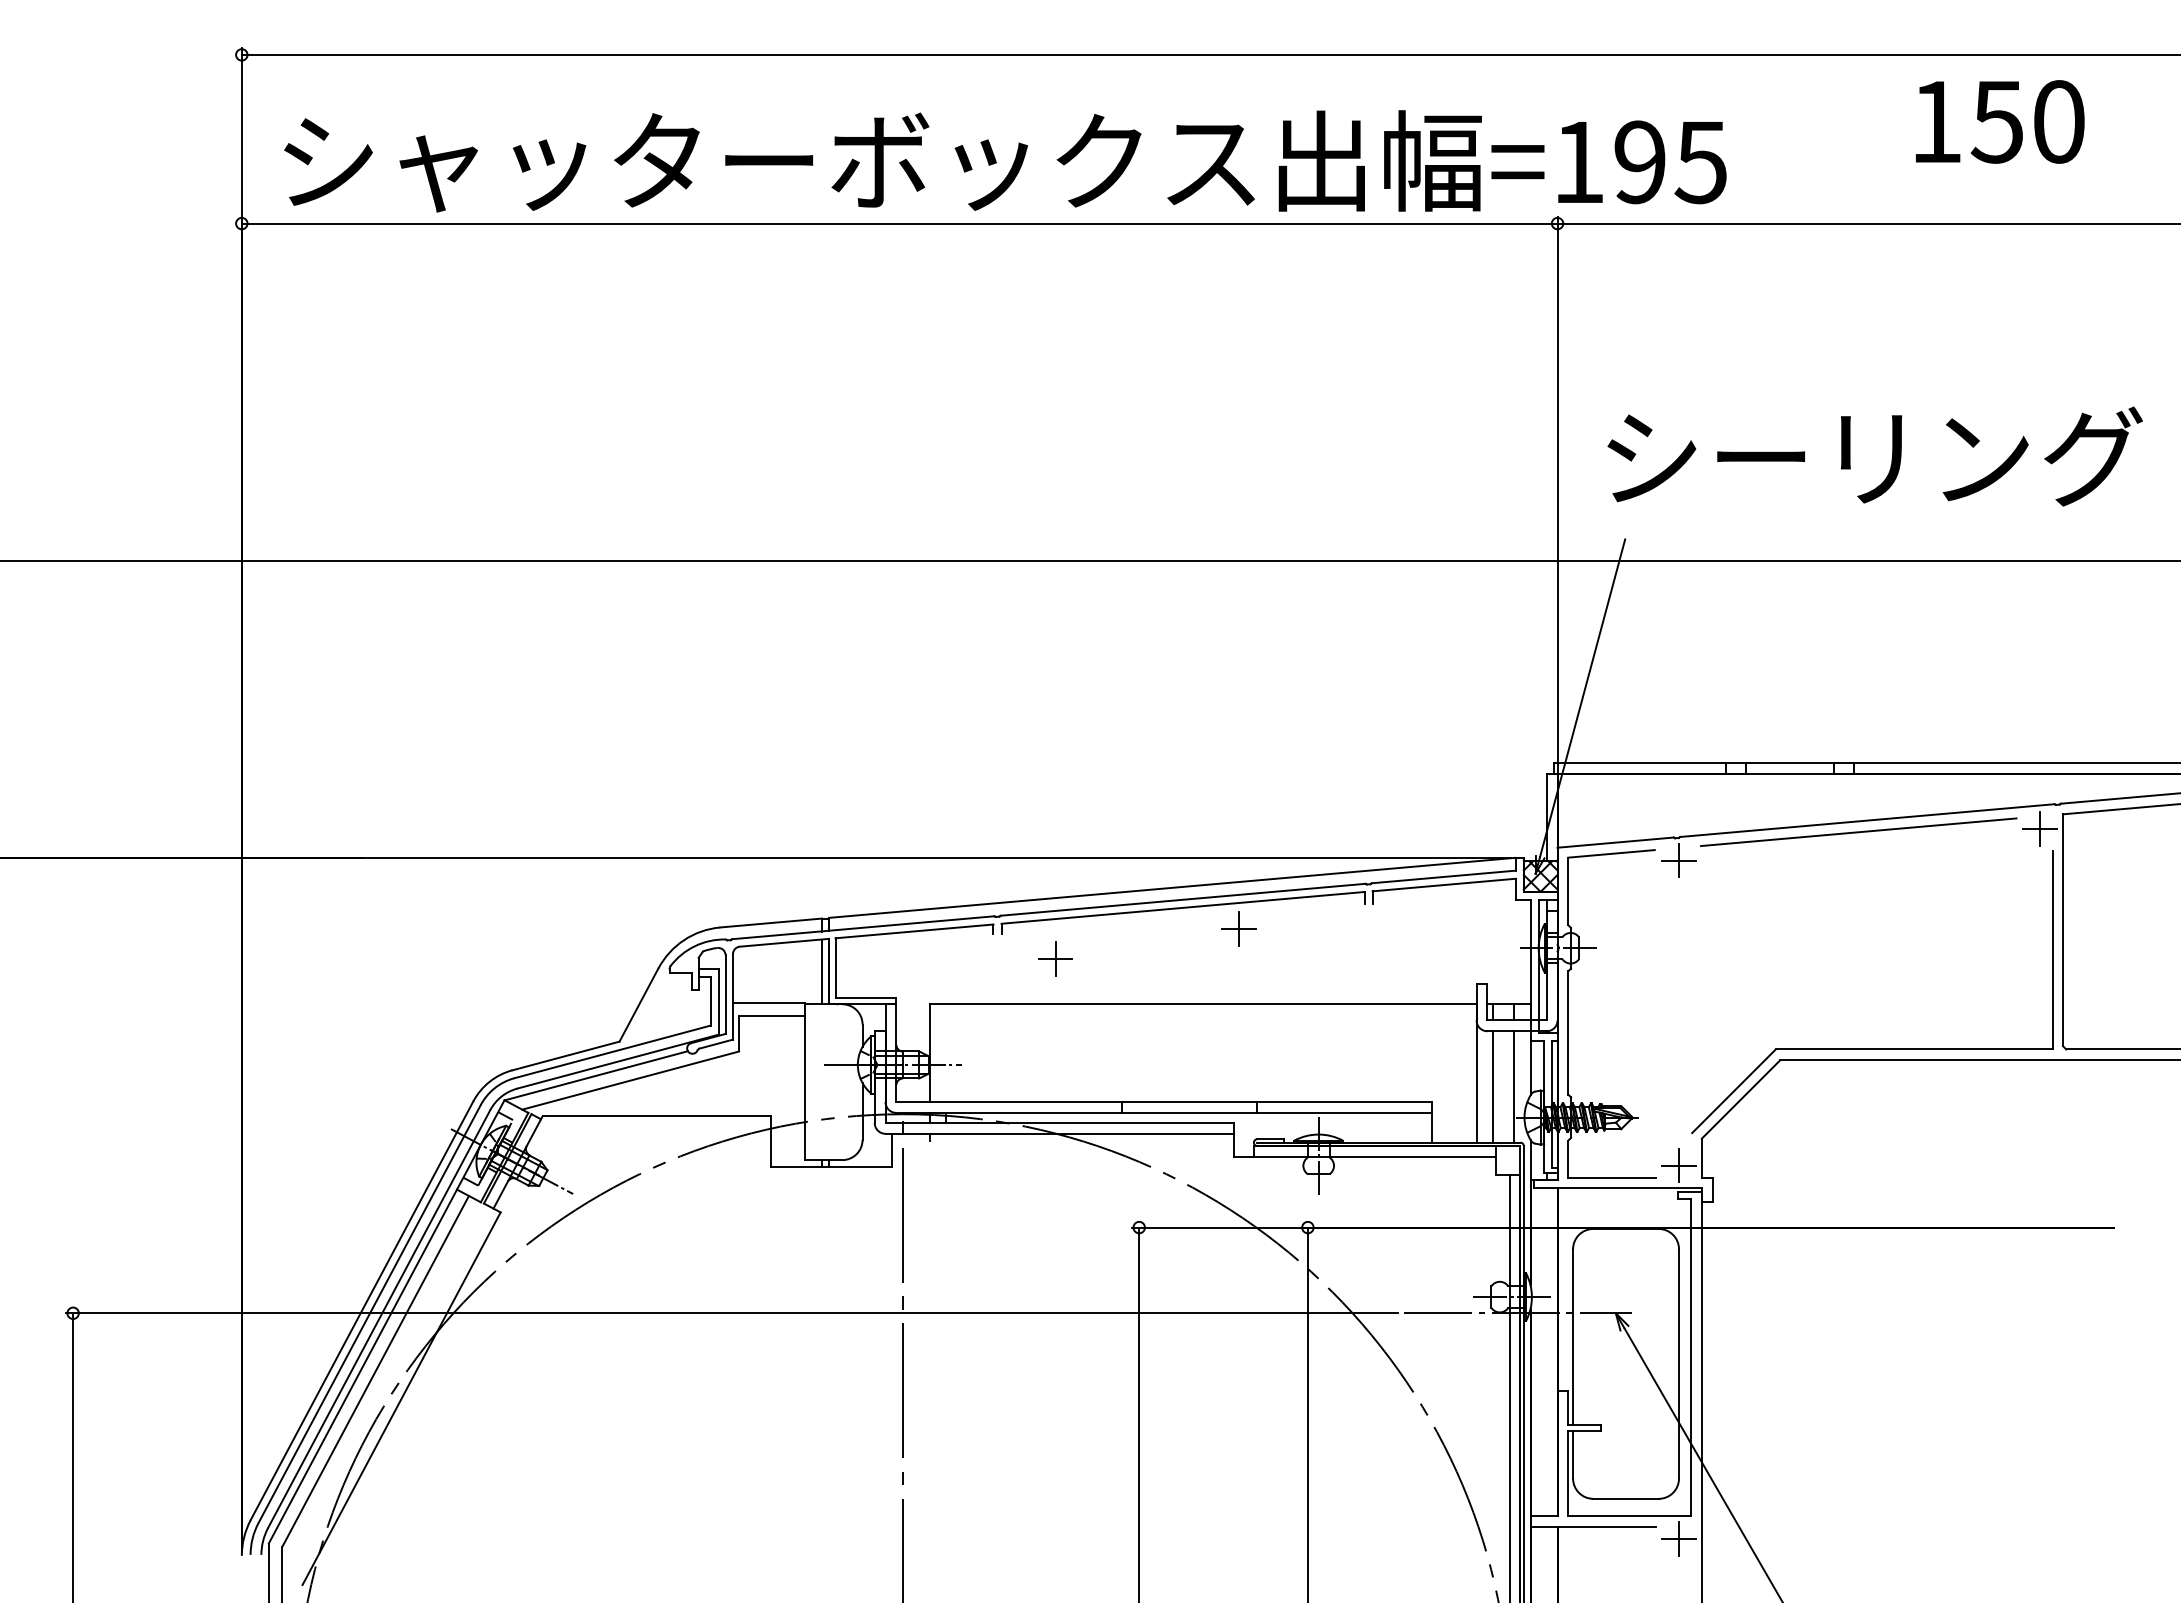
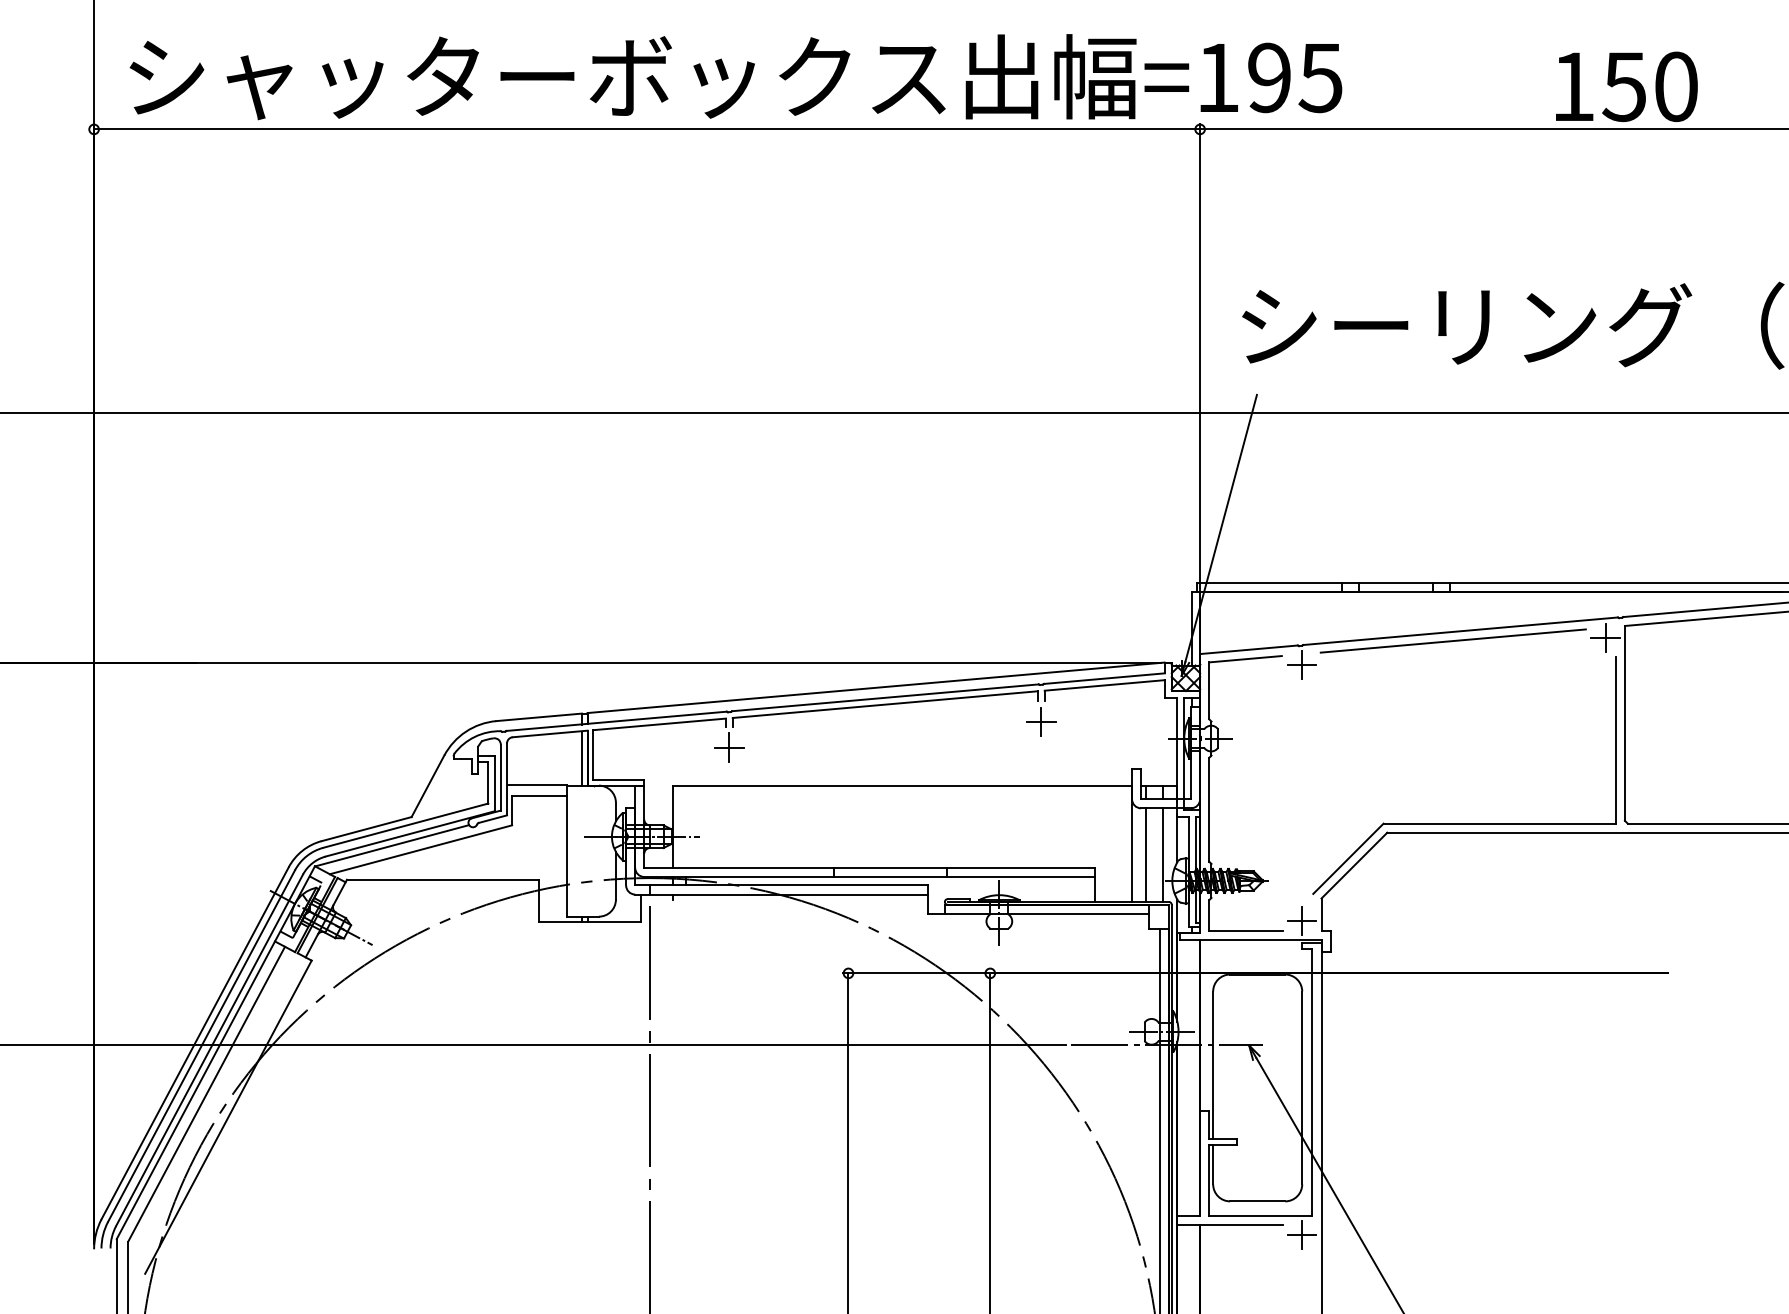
text: (2000, 121) -> (1627, 86), moved
part: (1238, 928) -> (1041, 721), moved
part: (1055, 958) -> (729, 747), moved

